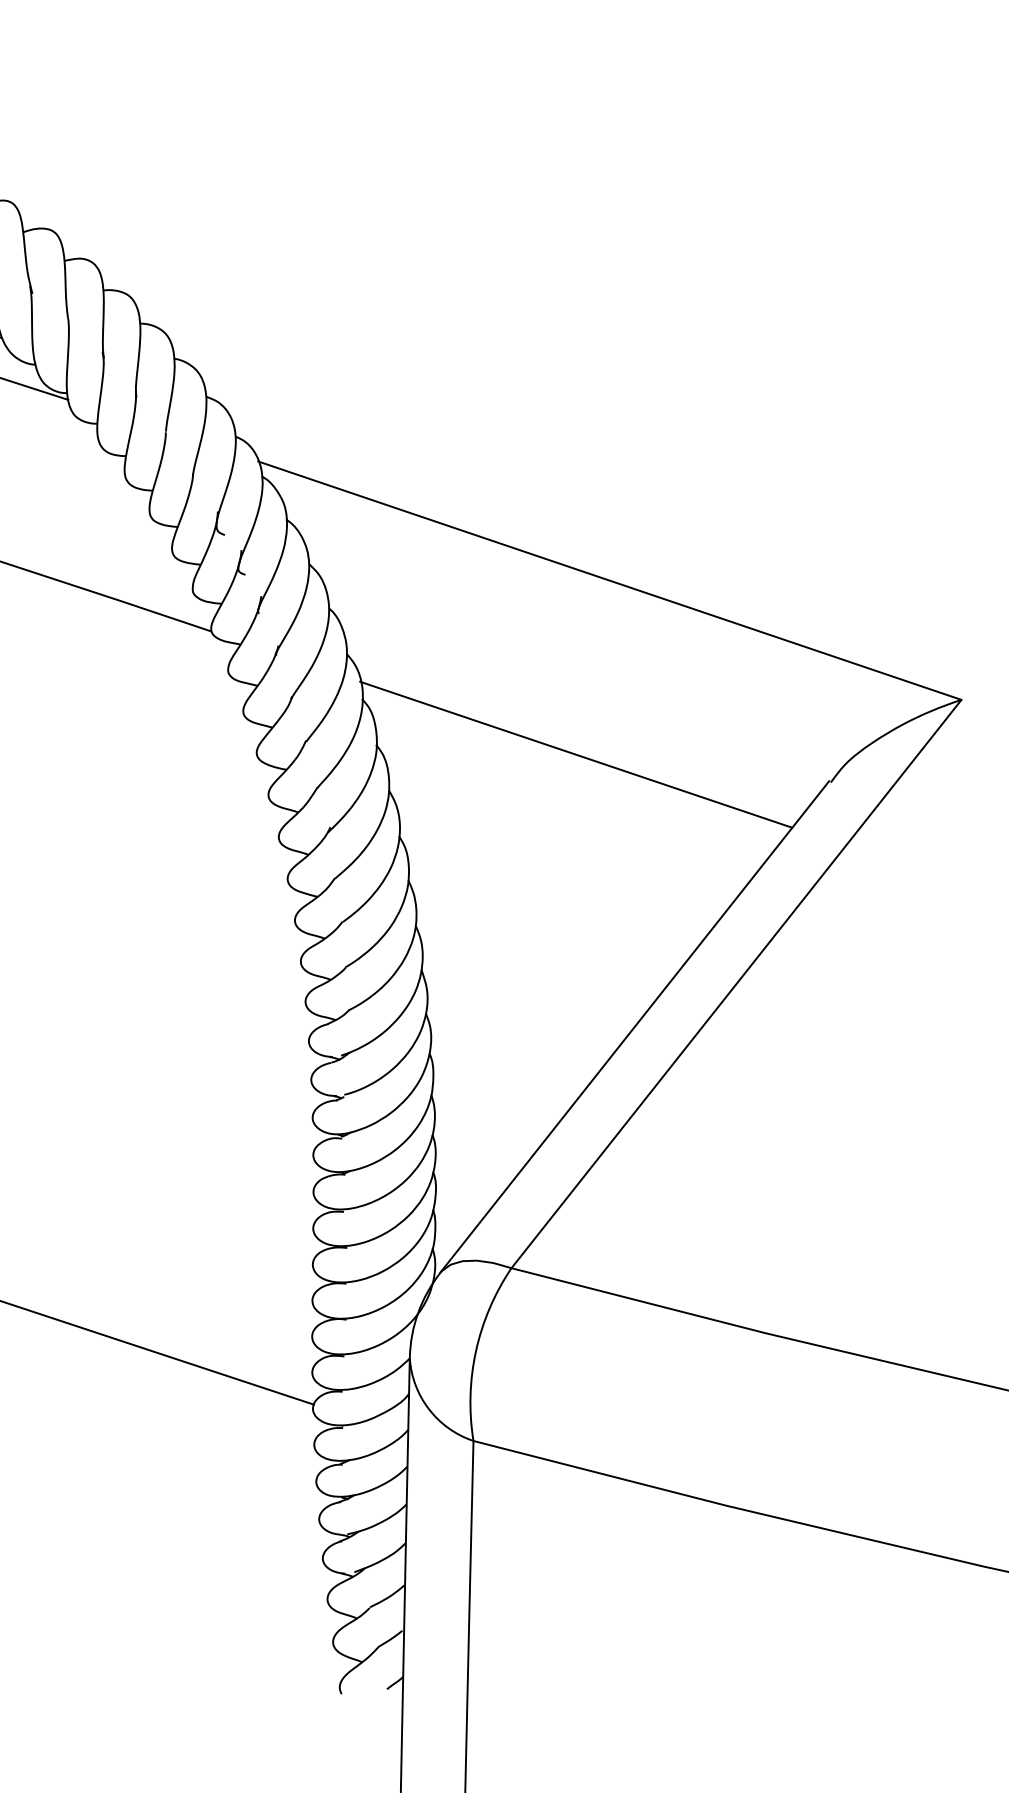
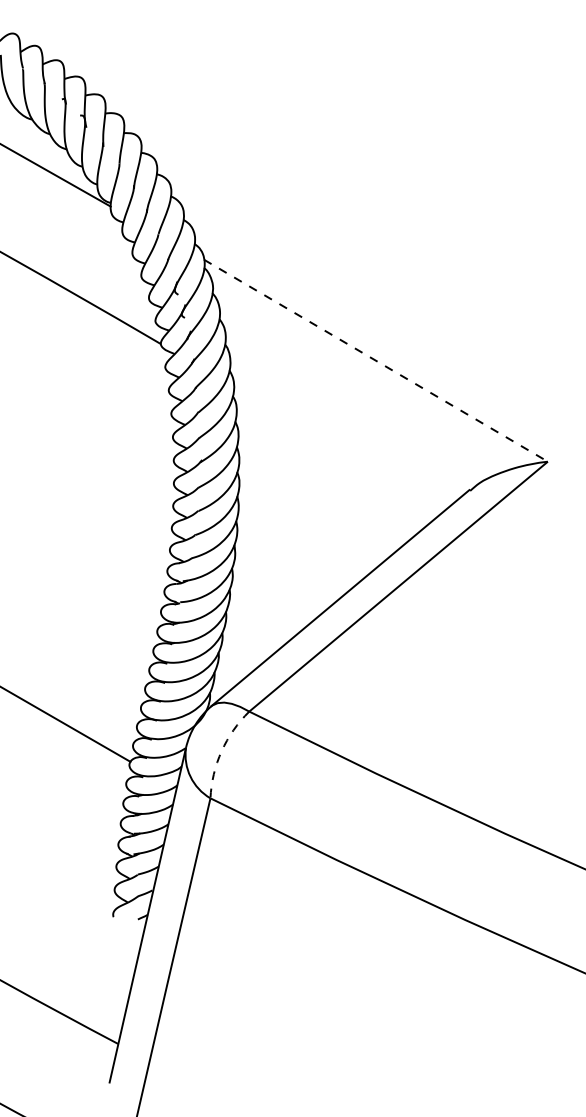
line: (610, 580) -> (376, 360), solid -> dashed
line: (574, 754) -> (338, 448), removed
arc: (475, 1351) -> (221, 751), solid -> dashed

